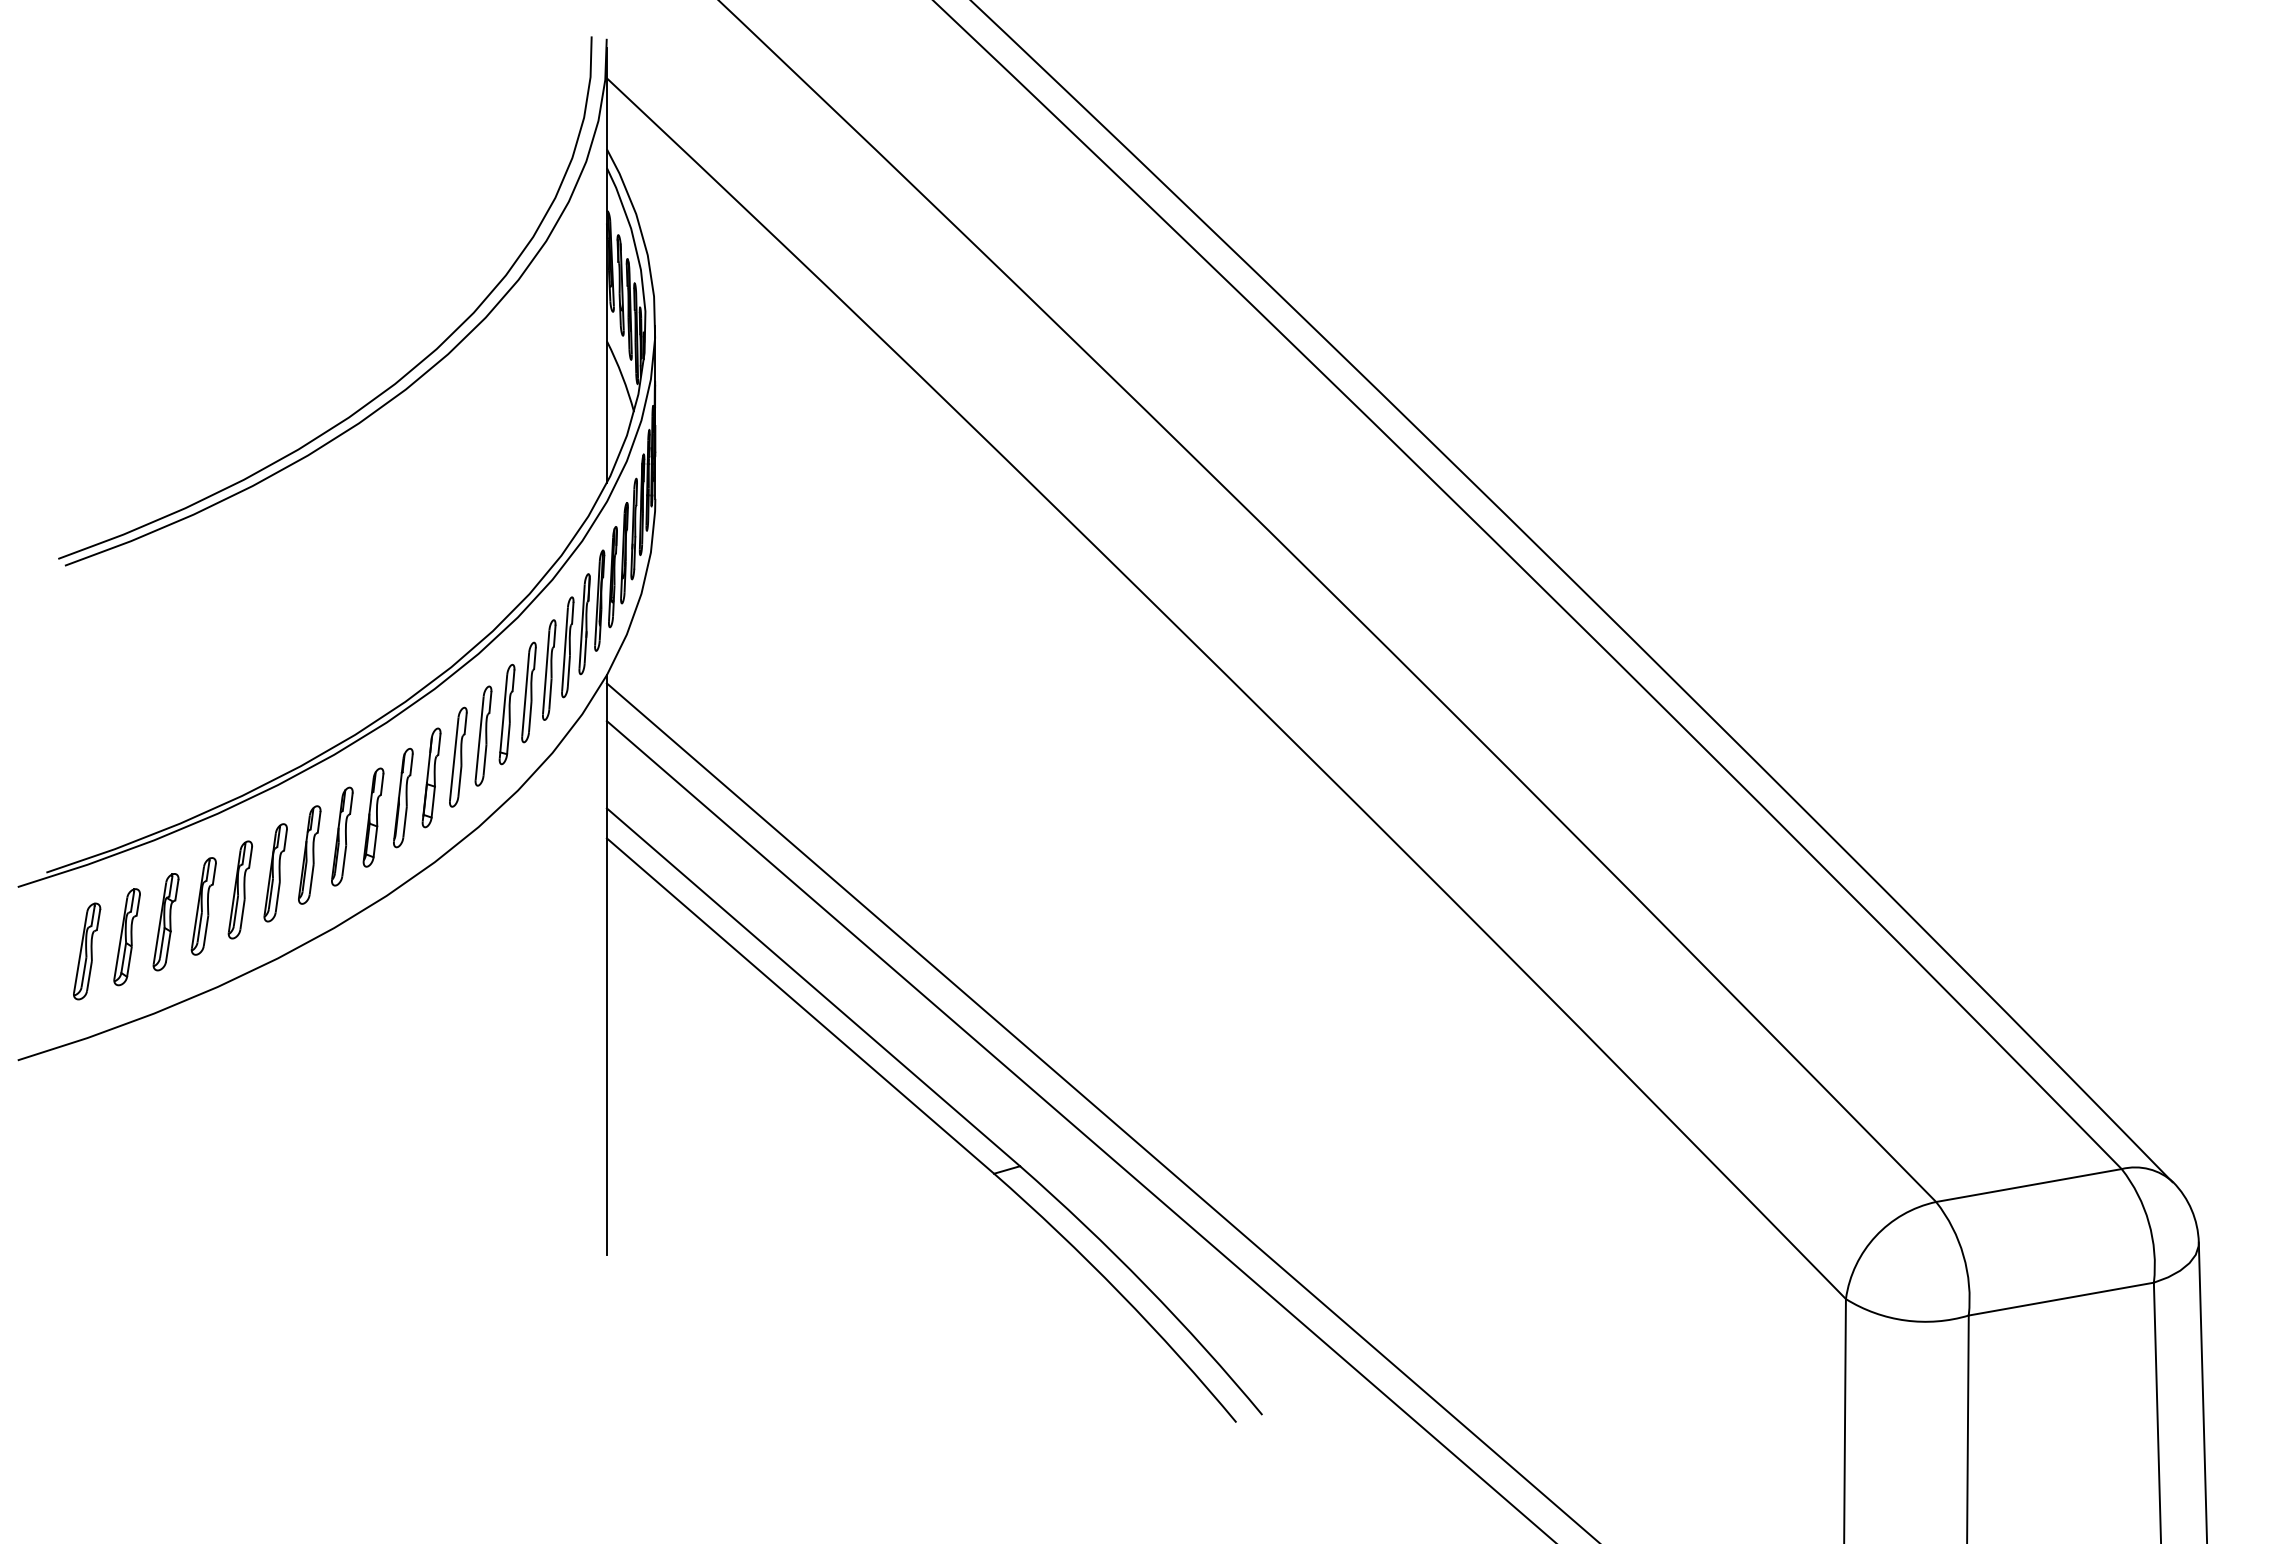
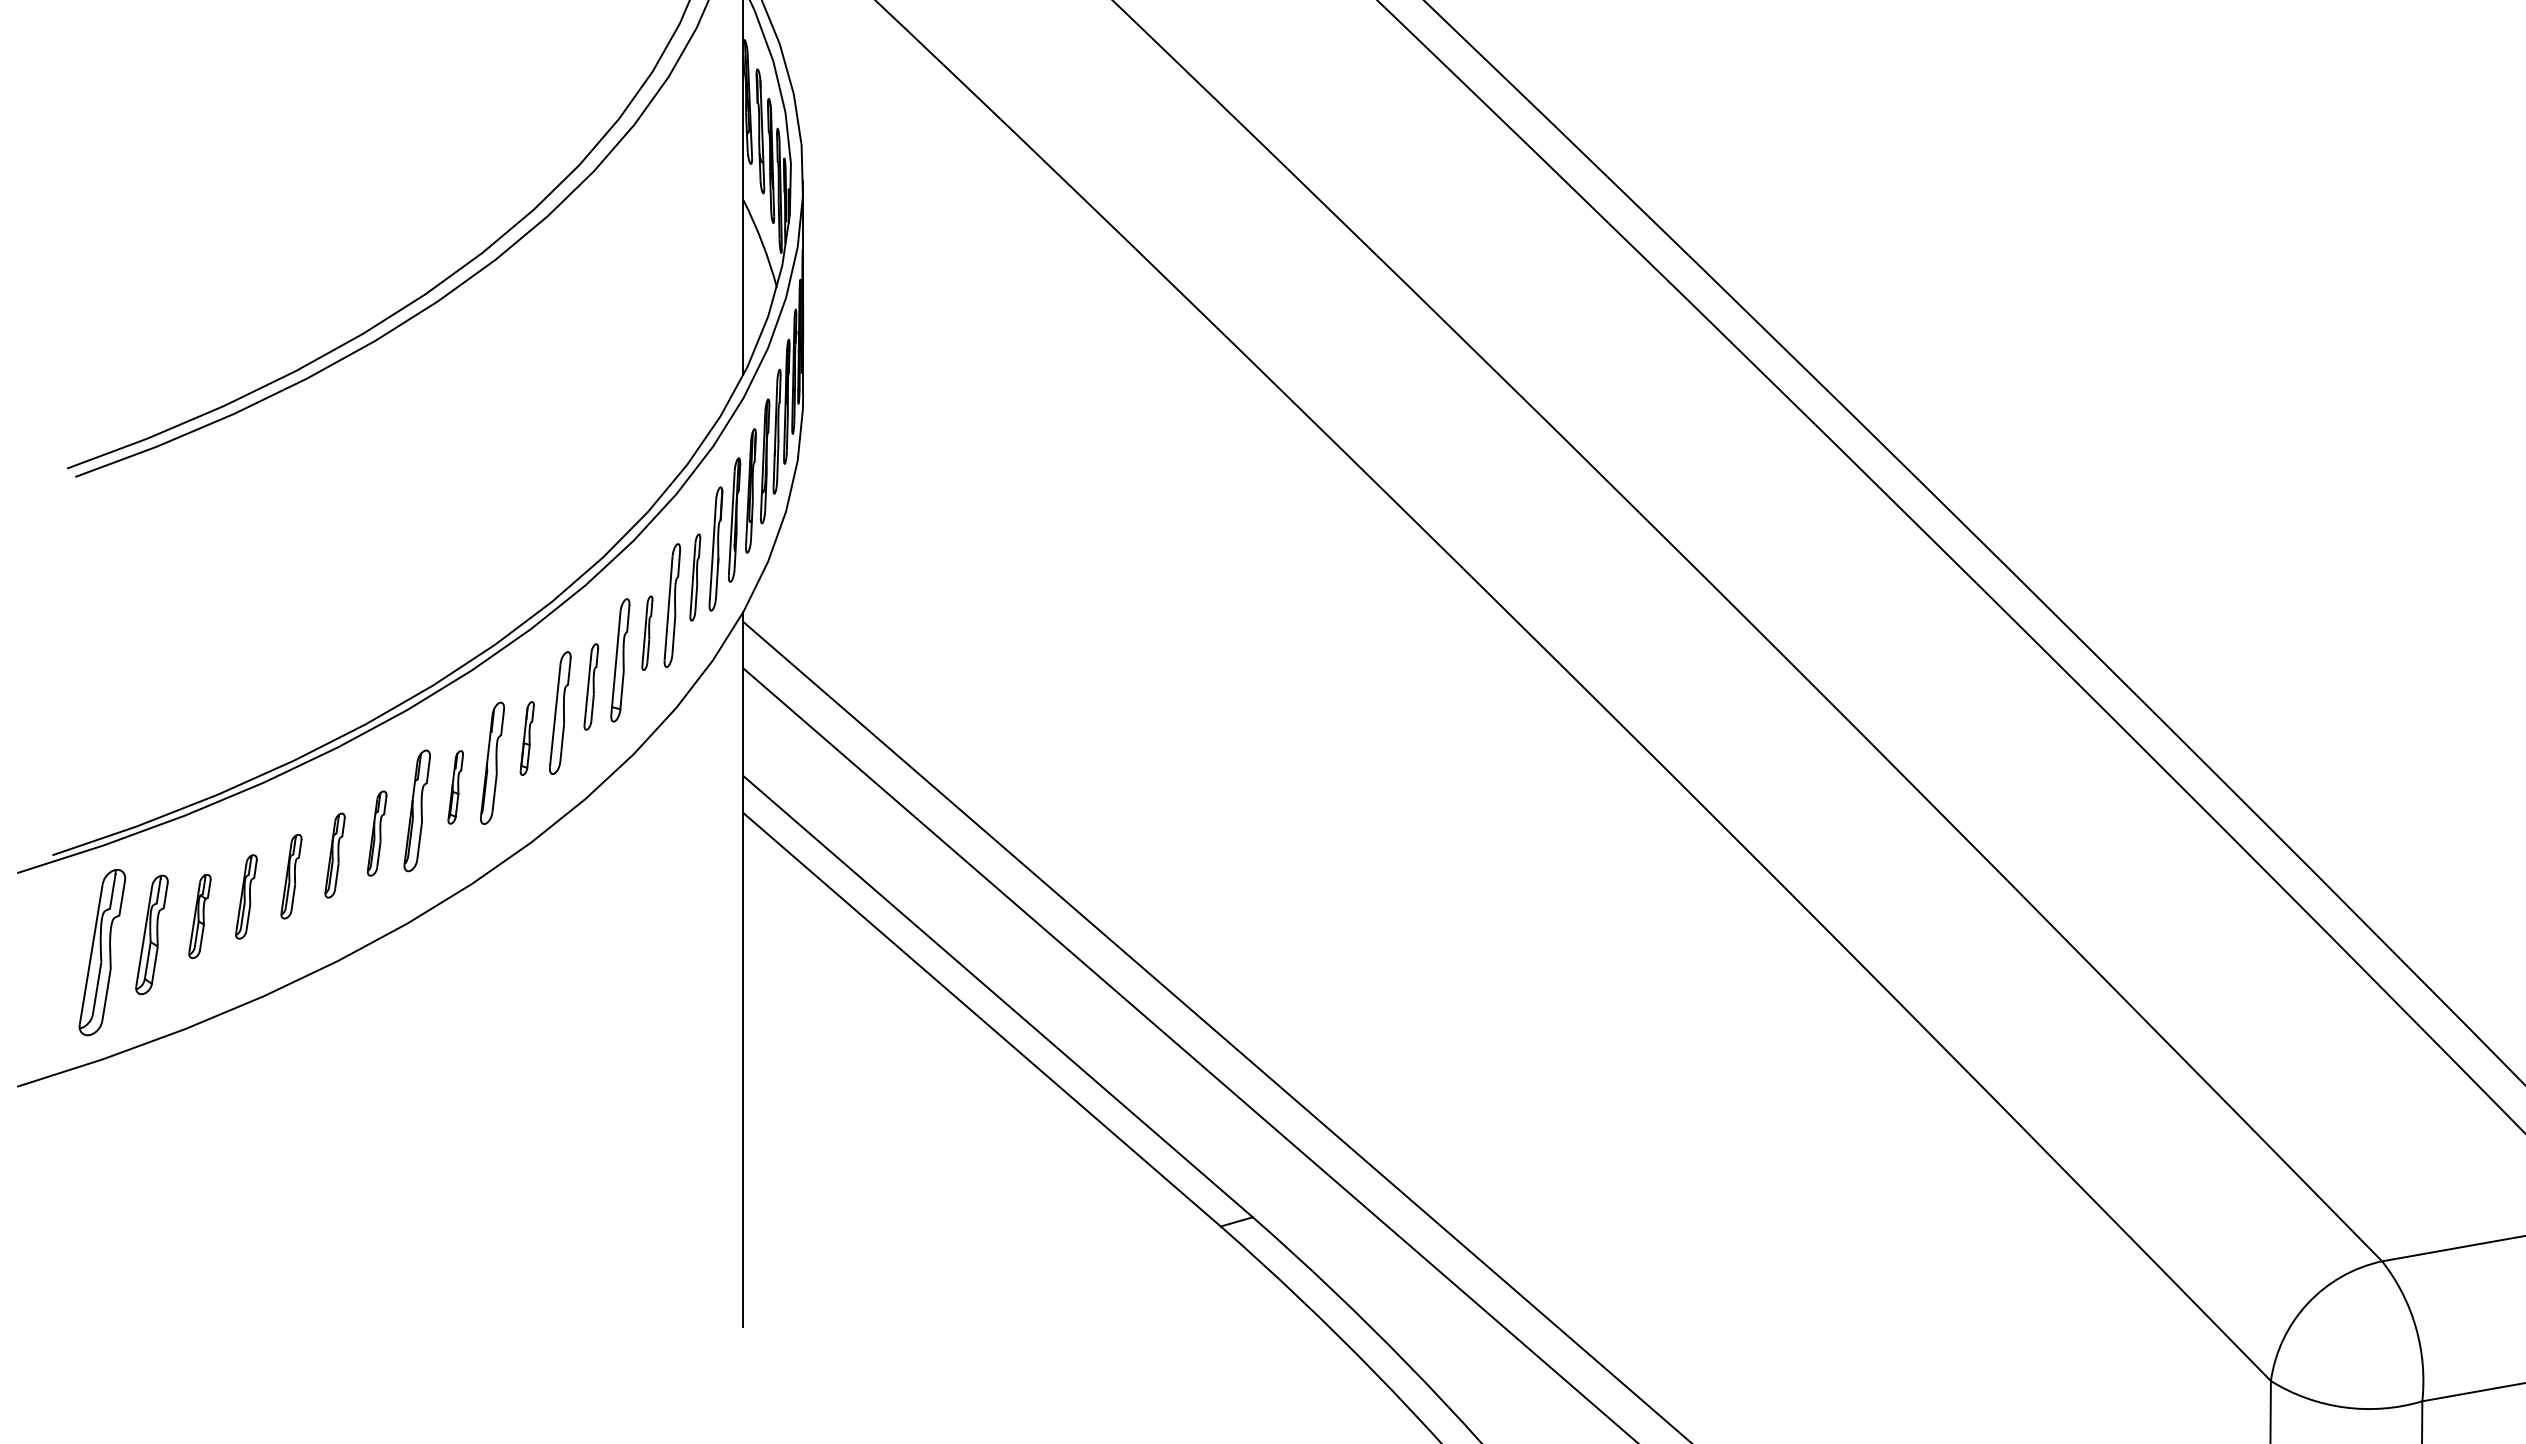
part: (567, 647) -> (694, 577), size x0.7
part: (528, 692) -> (646, 633), size x0.6
part: (483, 735) -> (591, 686), size x0.7
part: (431, 777) -> (527, 738), size x0.6
part: (373, 817) -> (455, 787), size x0.6
part: (309, 854) -> (376, 832), size x0.7
part: (275, 872) -> (334, 855), size x0.7
part: (239, 889) -> (290, 876), size x0.7
part: (203, 906) -> (246, 897), size x0.7
part: (165, 922) -> (199, 916), size x0.7
part: (87, 951) -> (103, 952), size x1.4

